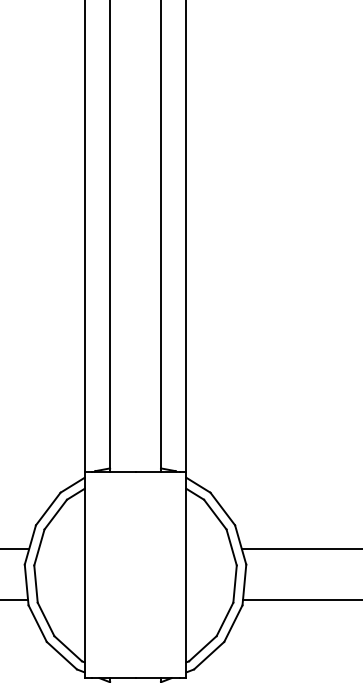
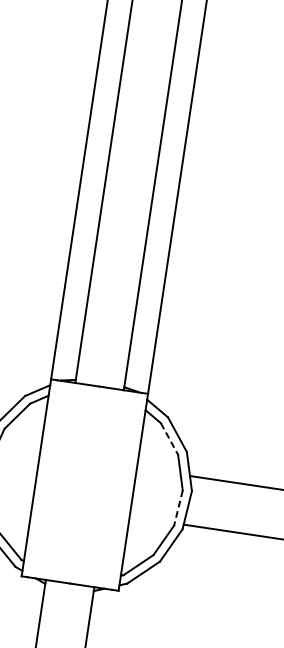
line: (215, 514) -> (169, 438), solid -> dashed
line: (235, 584) -> (178, 508), solid -> dashed

